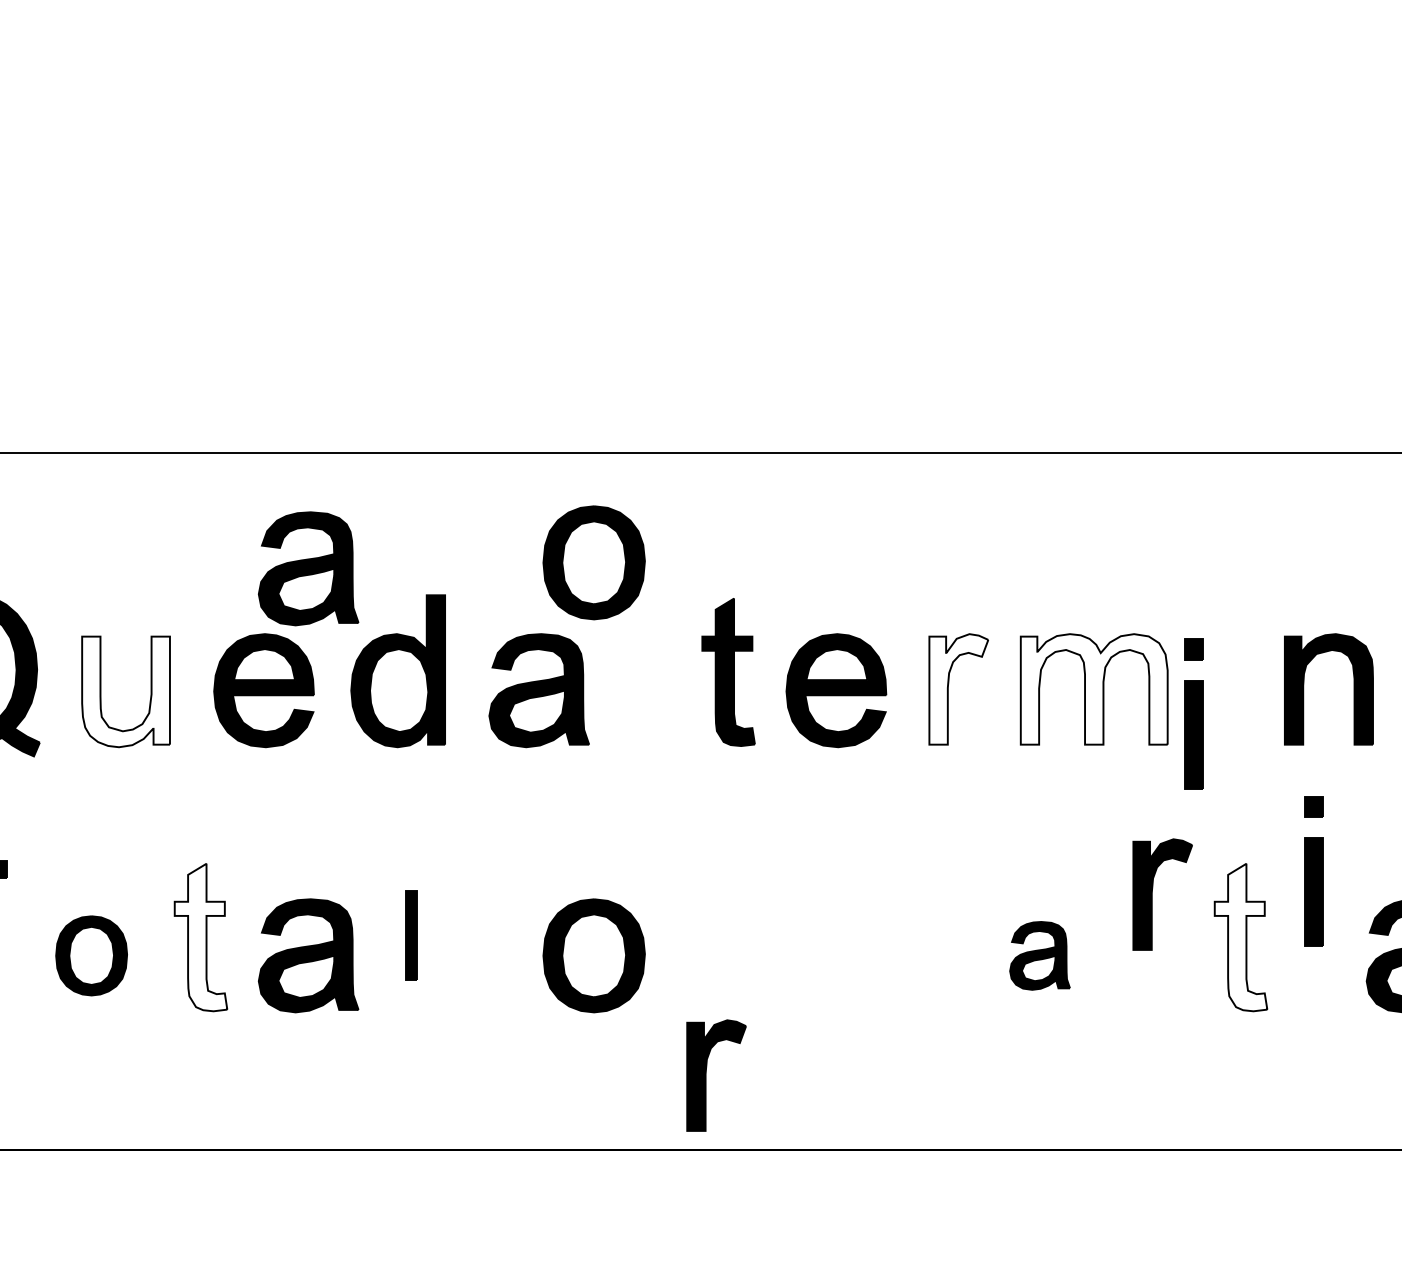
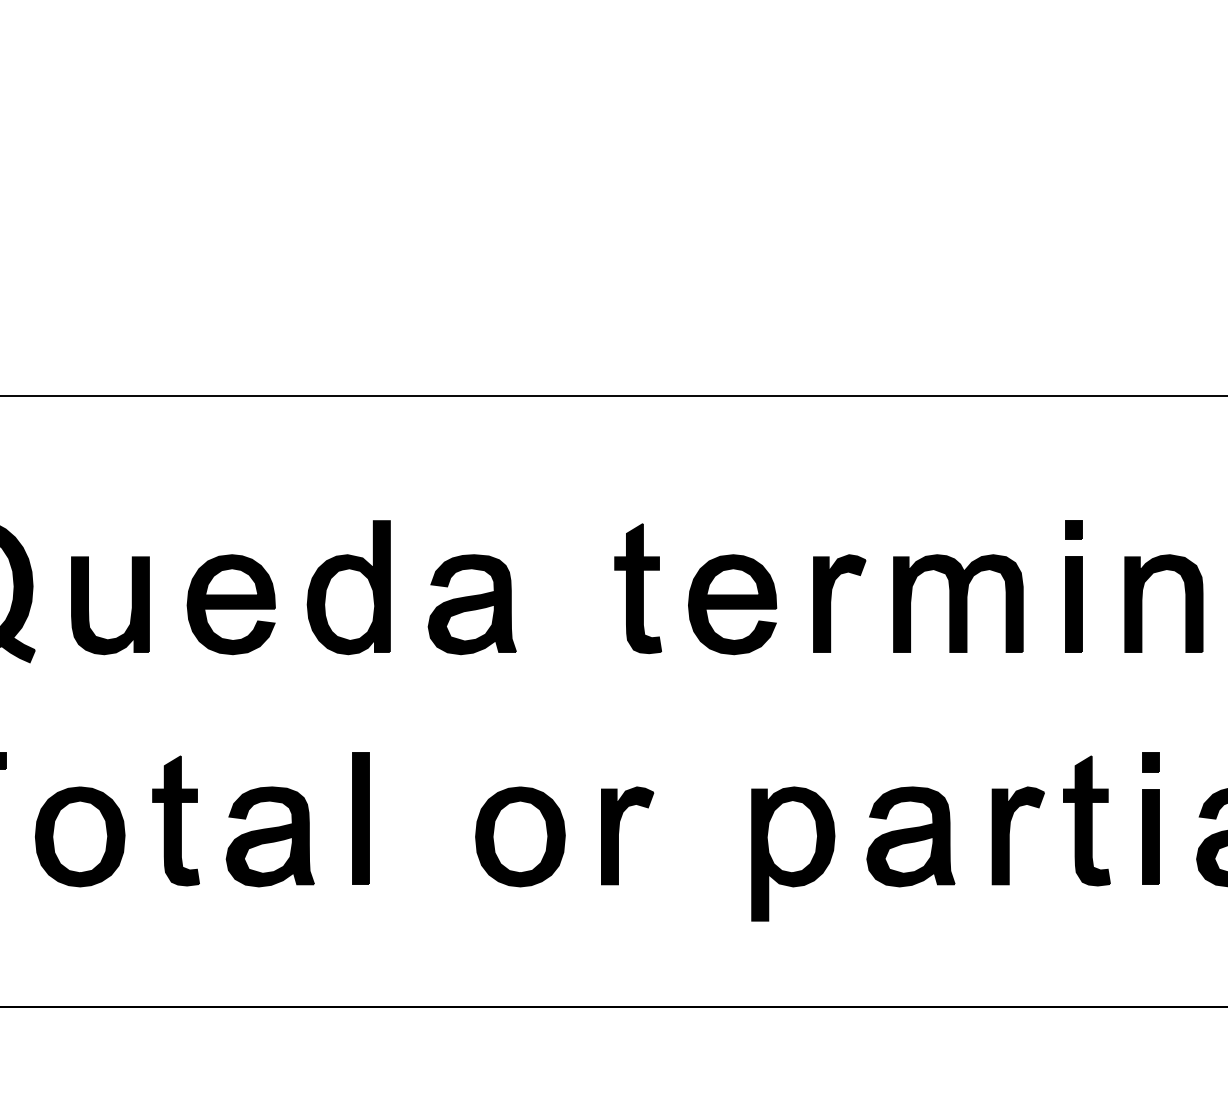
part: (593, 562) -> (519, 492), removed
part: (308, 568) -> (270, 497), removed
fill: (958, 689) -> (839, 603), added
fill: (1093, 689) -> (957, 603), added
fill: (125, 691) -> (109, 605), added
part: (1193, 713) -> (1073, 586), moved
part: (1313, 871) -> (1150, 819), moved
part: (1152, 894) -> (1009, 835), moved
part: (411, 935) -> (360, 819), size x1.67
fill: (200, 937) -> (175, 820), added
fill: (1240, 937) -> (1086, 820), added
part: (91, 955) -> (80, 836), size x1.43
part: (1039, 955) -> (910, 836), size x1.67
part: (905, 975) -> (793, 854), added
part: (706, 1075) -> (618, 835), moved

